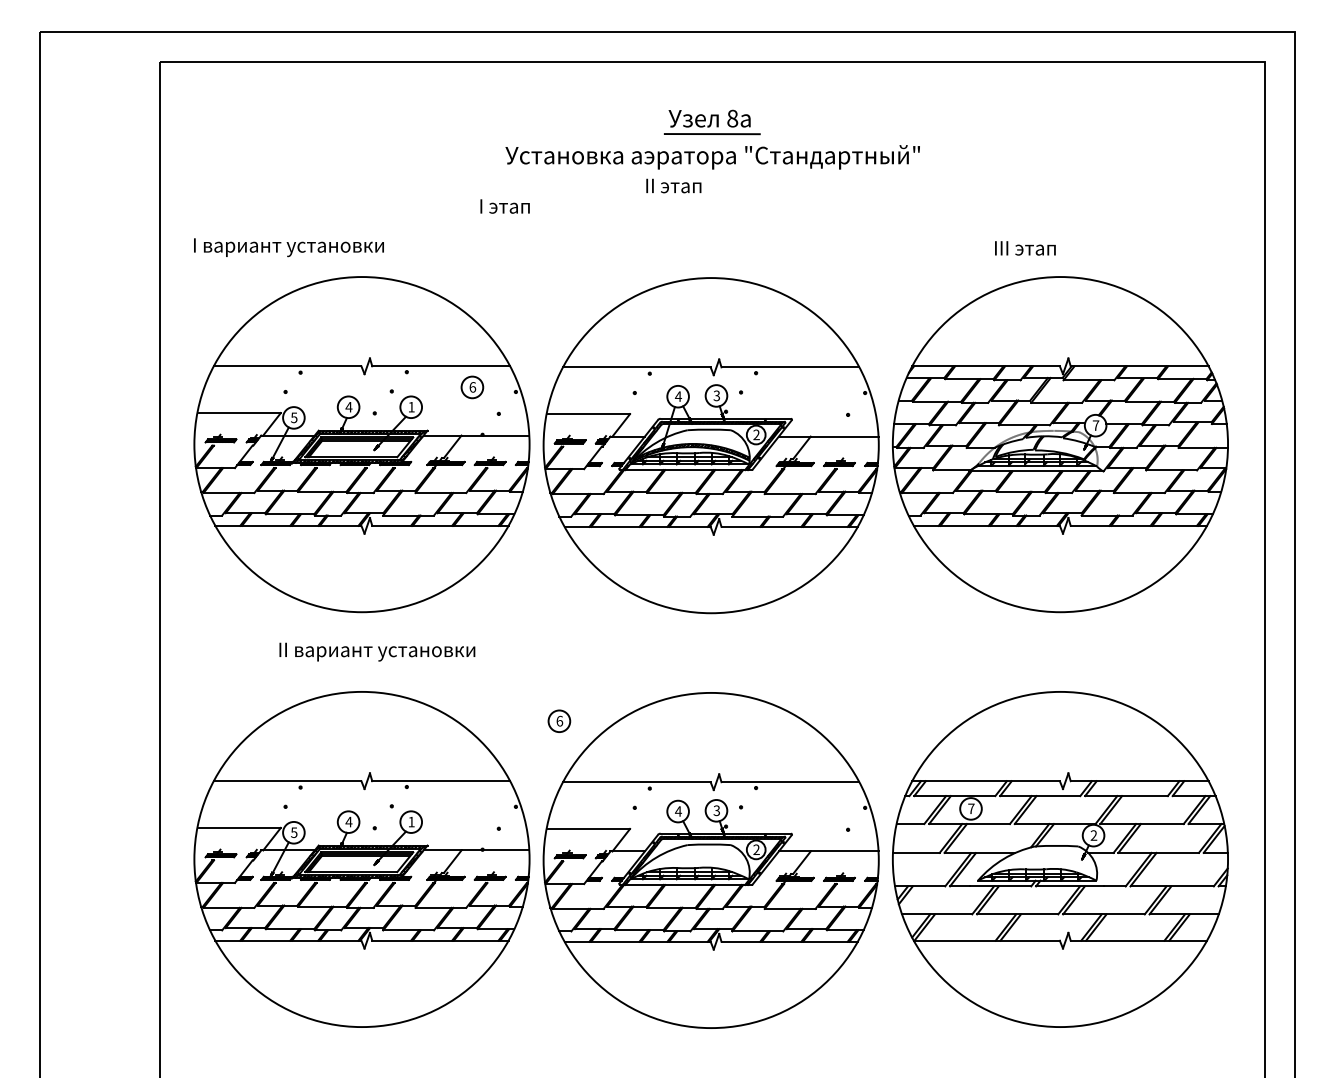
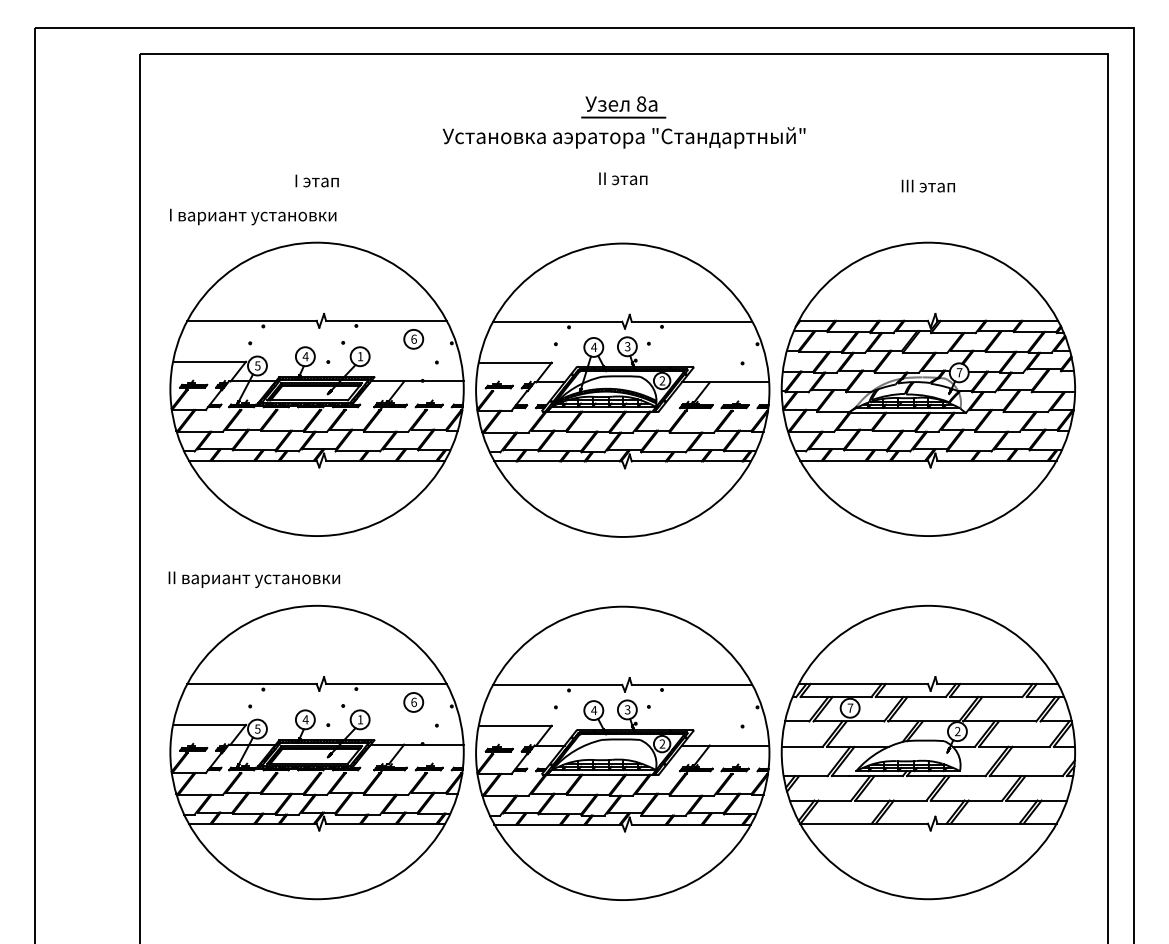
text: (673, 185) -> (623, 178), moved
text: (504, 206) -> (316, 180), moved
text: (1025, 248) -> (928, 186), moved
text: (377, 651) -> (254, 579), moved
part: (559, 720) -> (413, 701), moved

